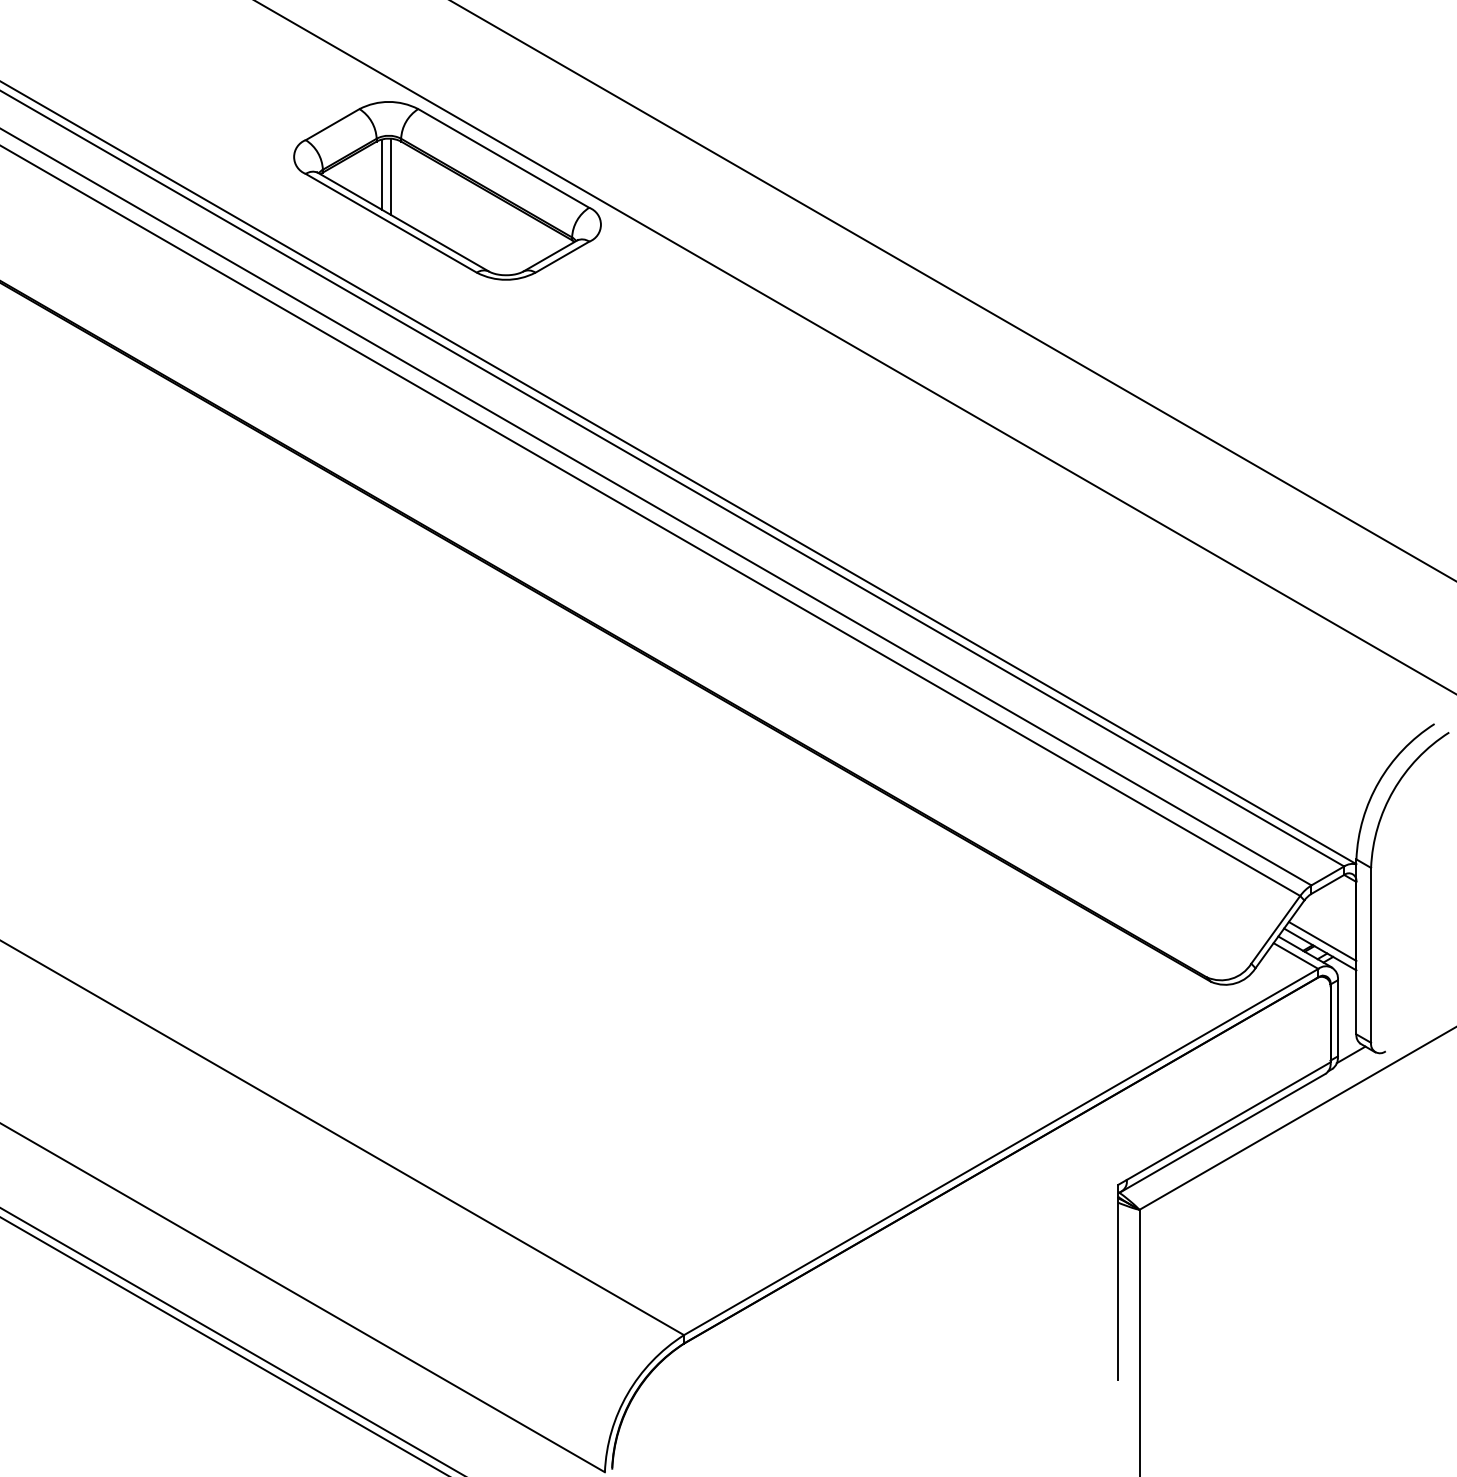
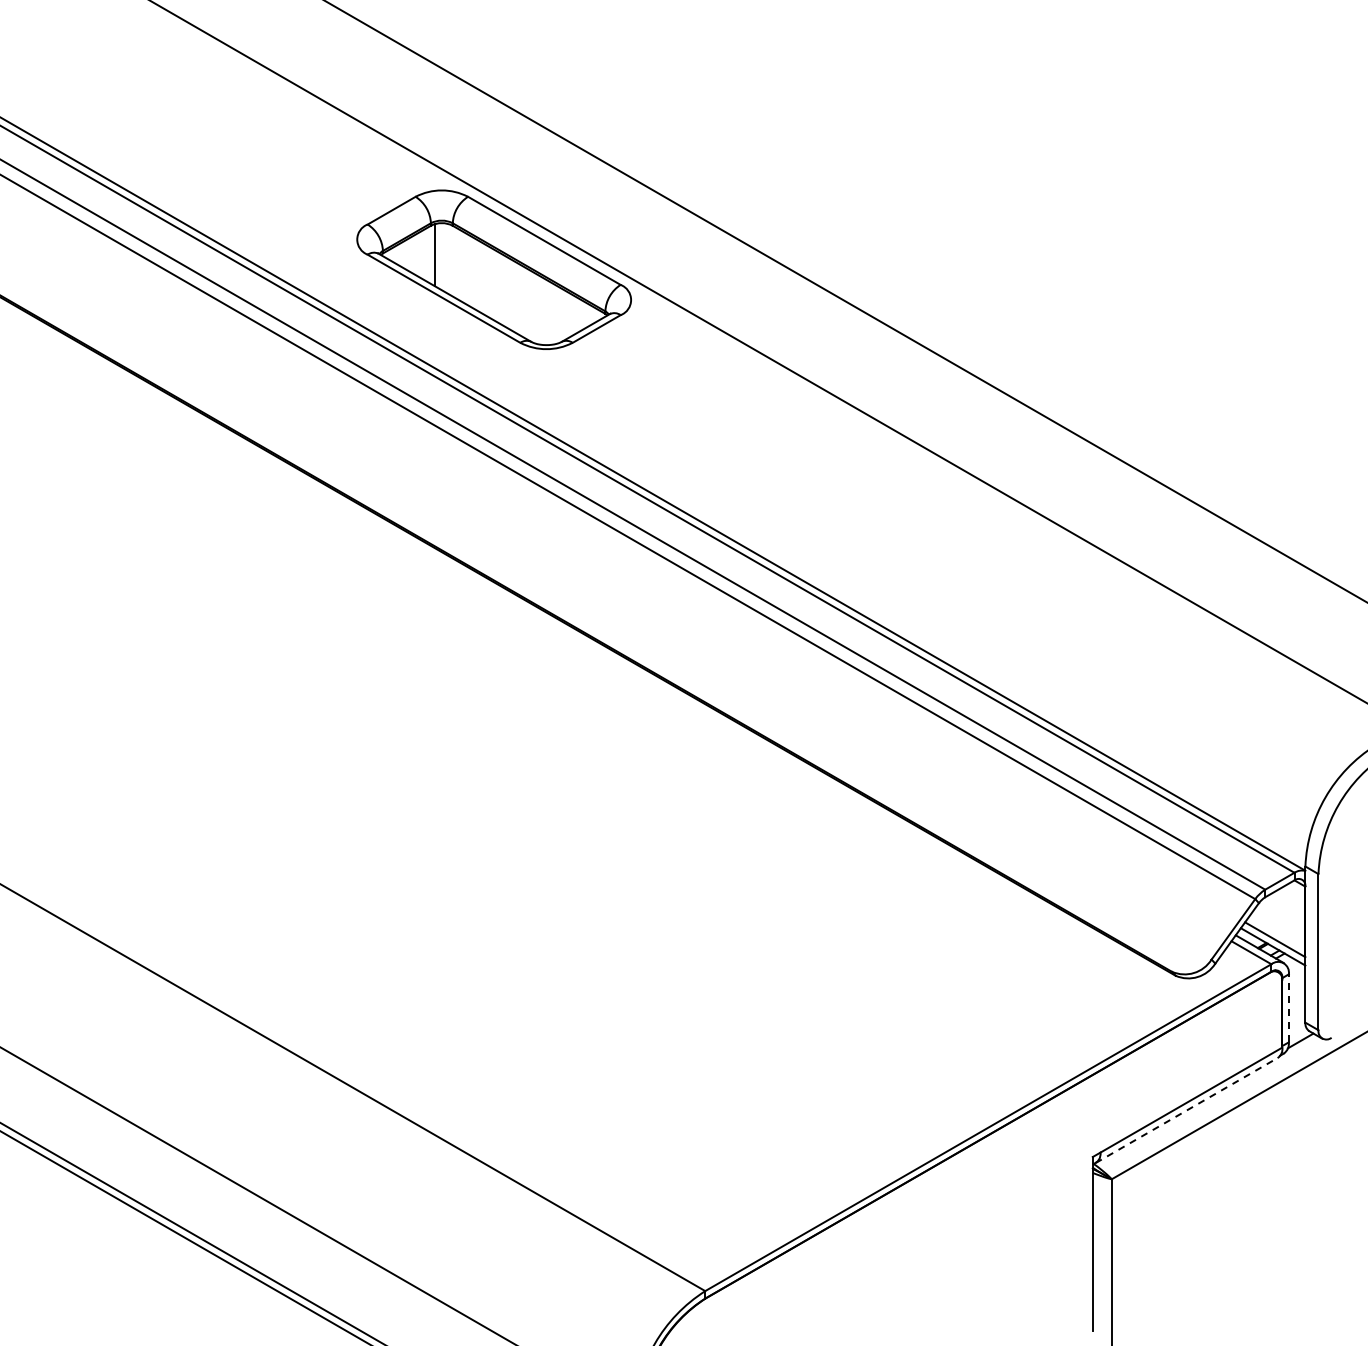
line: (391, 177) -> (444, 257), removed
line: (1337, 1018) -> (1288, 1008), solid -> dashed
line: (1224, 1132) -> (1187, 1110), solid -> dashed

